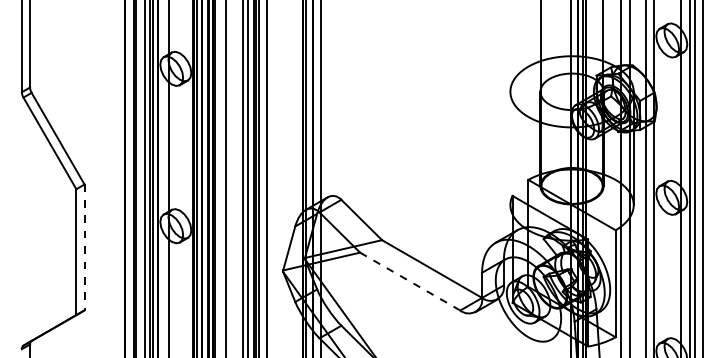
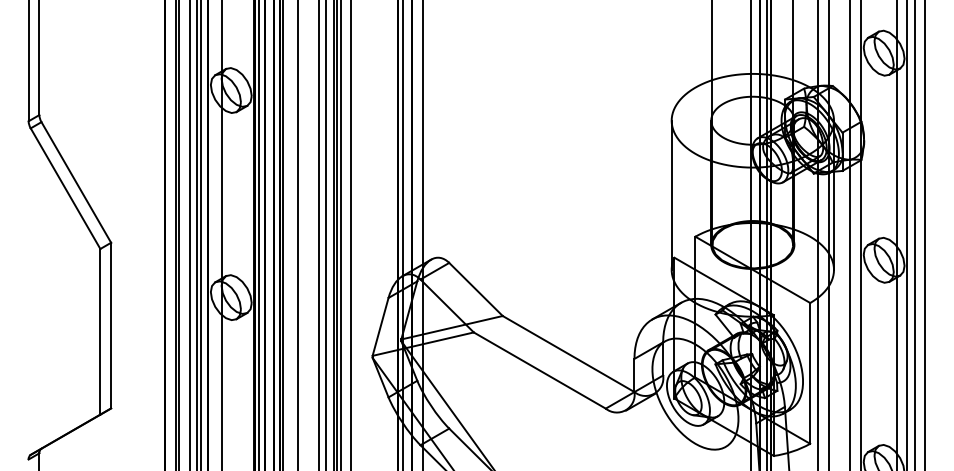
line: (510, 147) -> (671, 194), added
line: (84, 247) -> (111, 325), dashed -> solid
line: (410, 281) -> (540, 370), dashed -> solid

